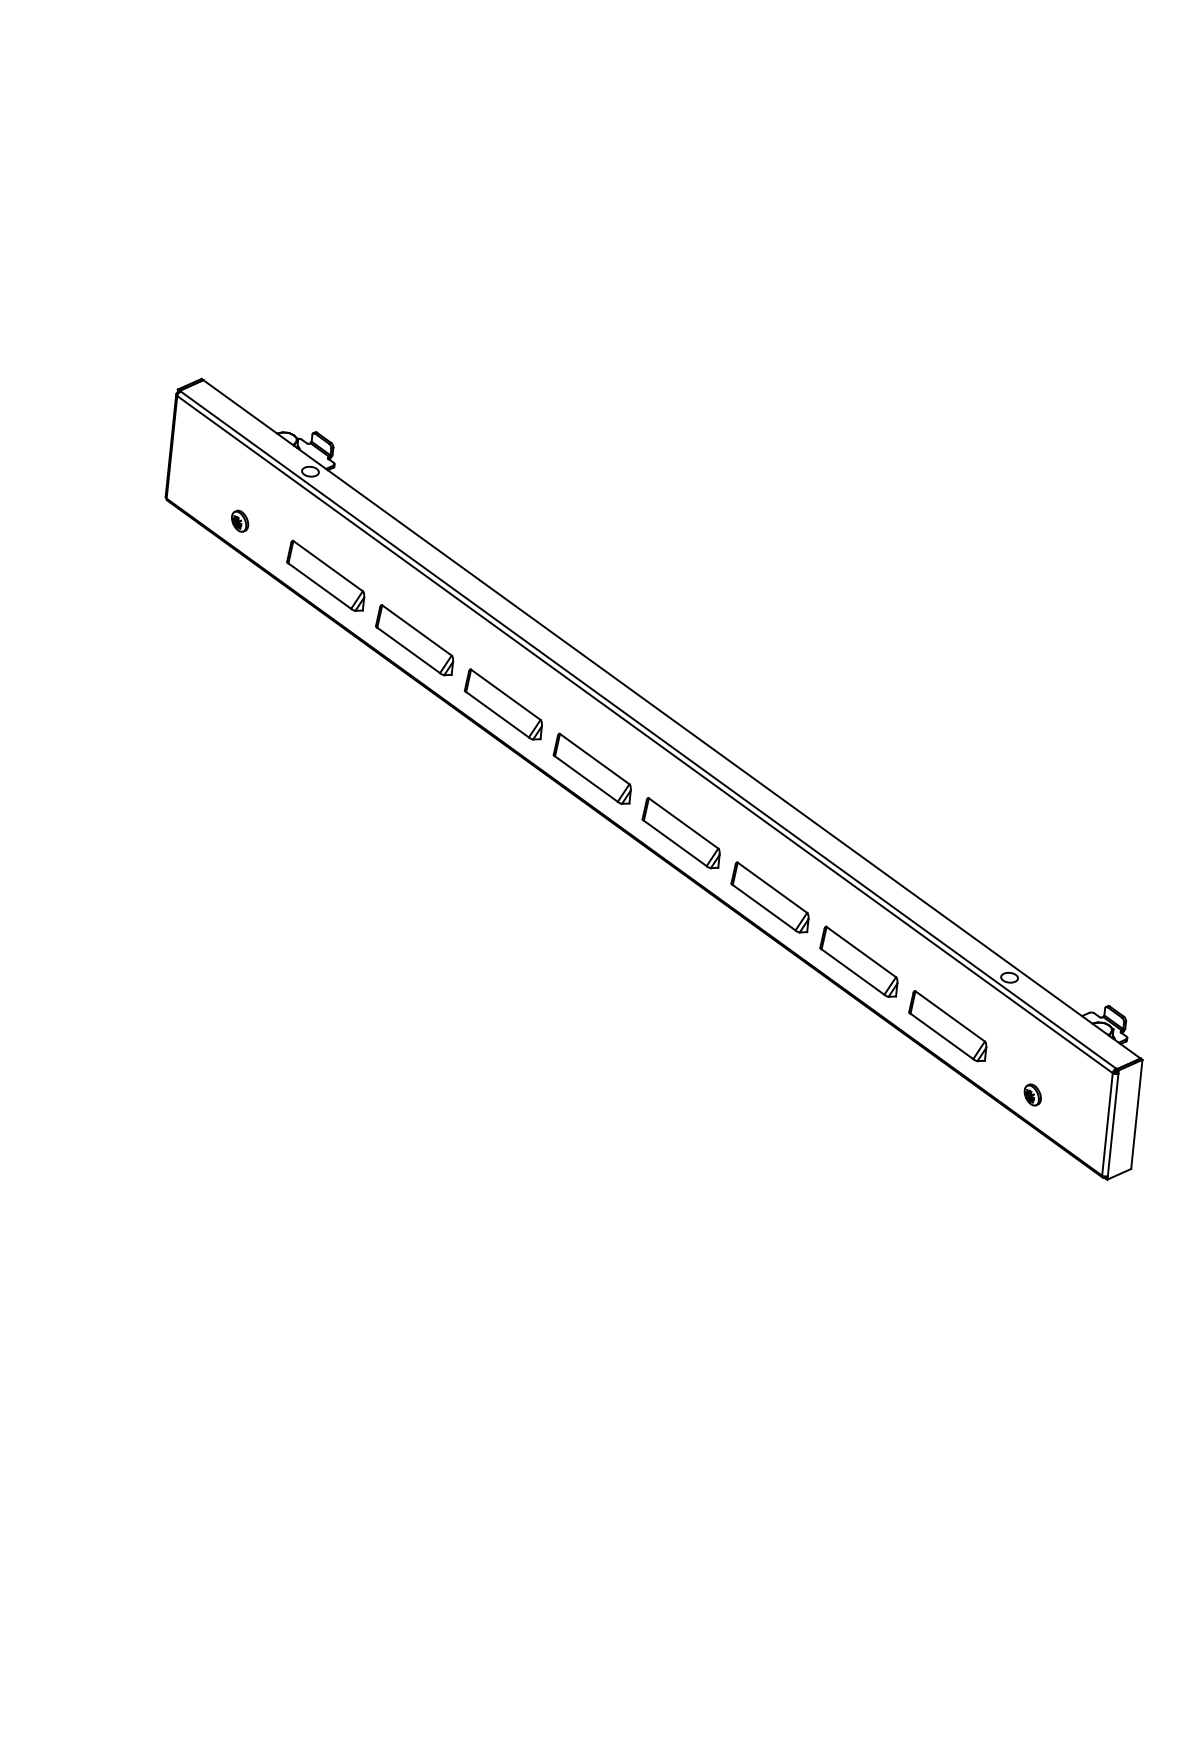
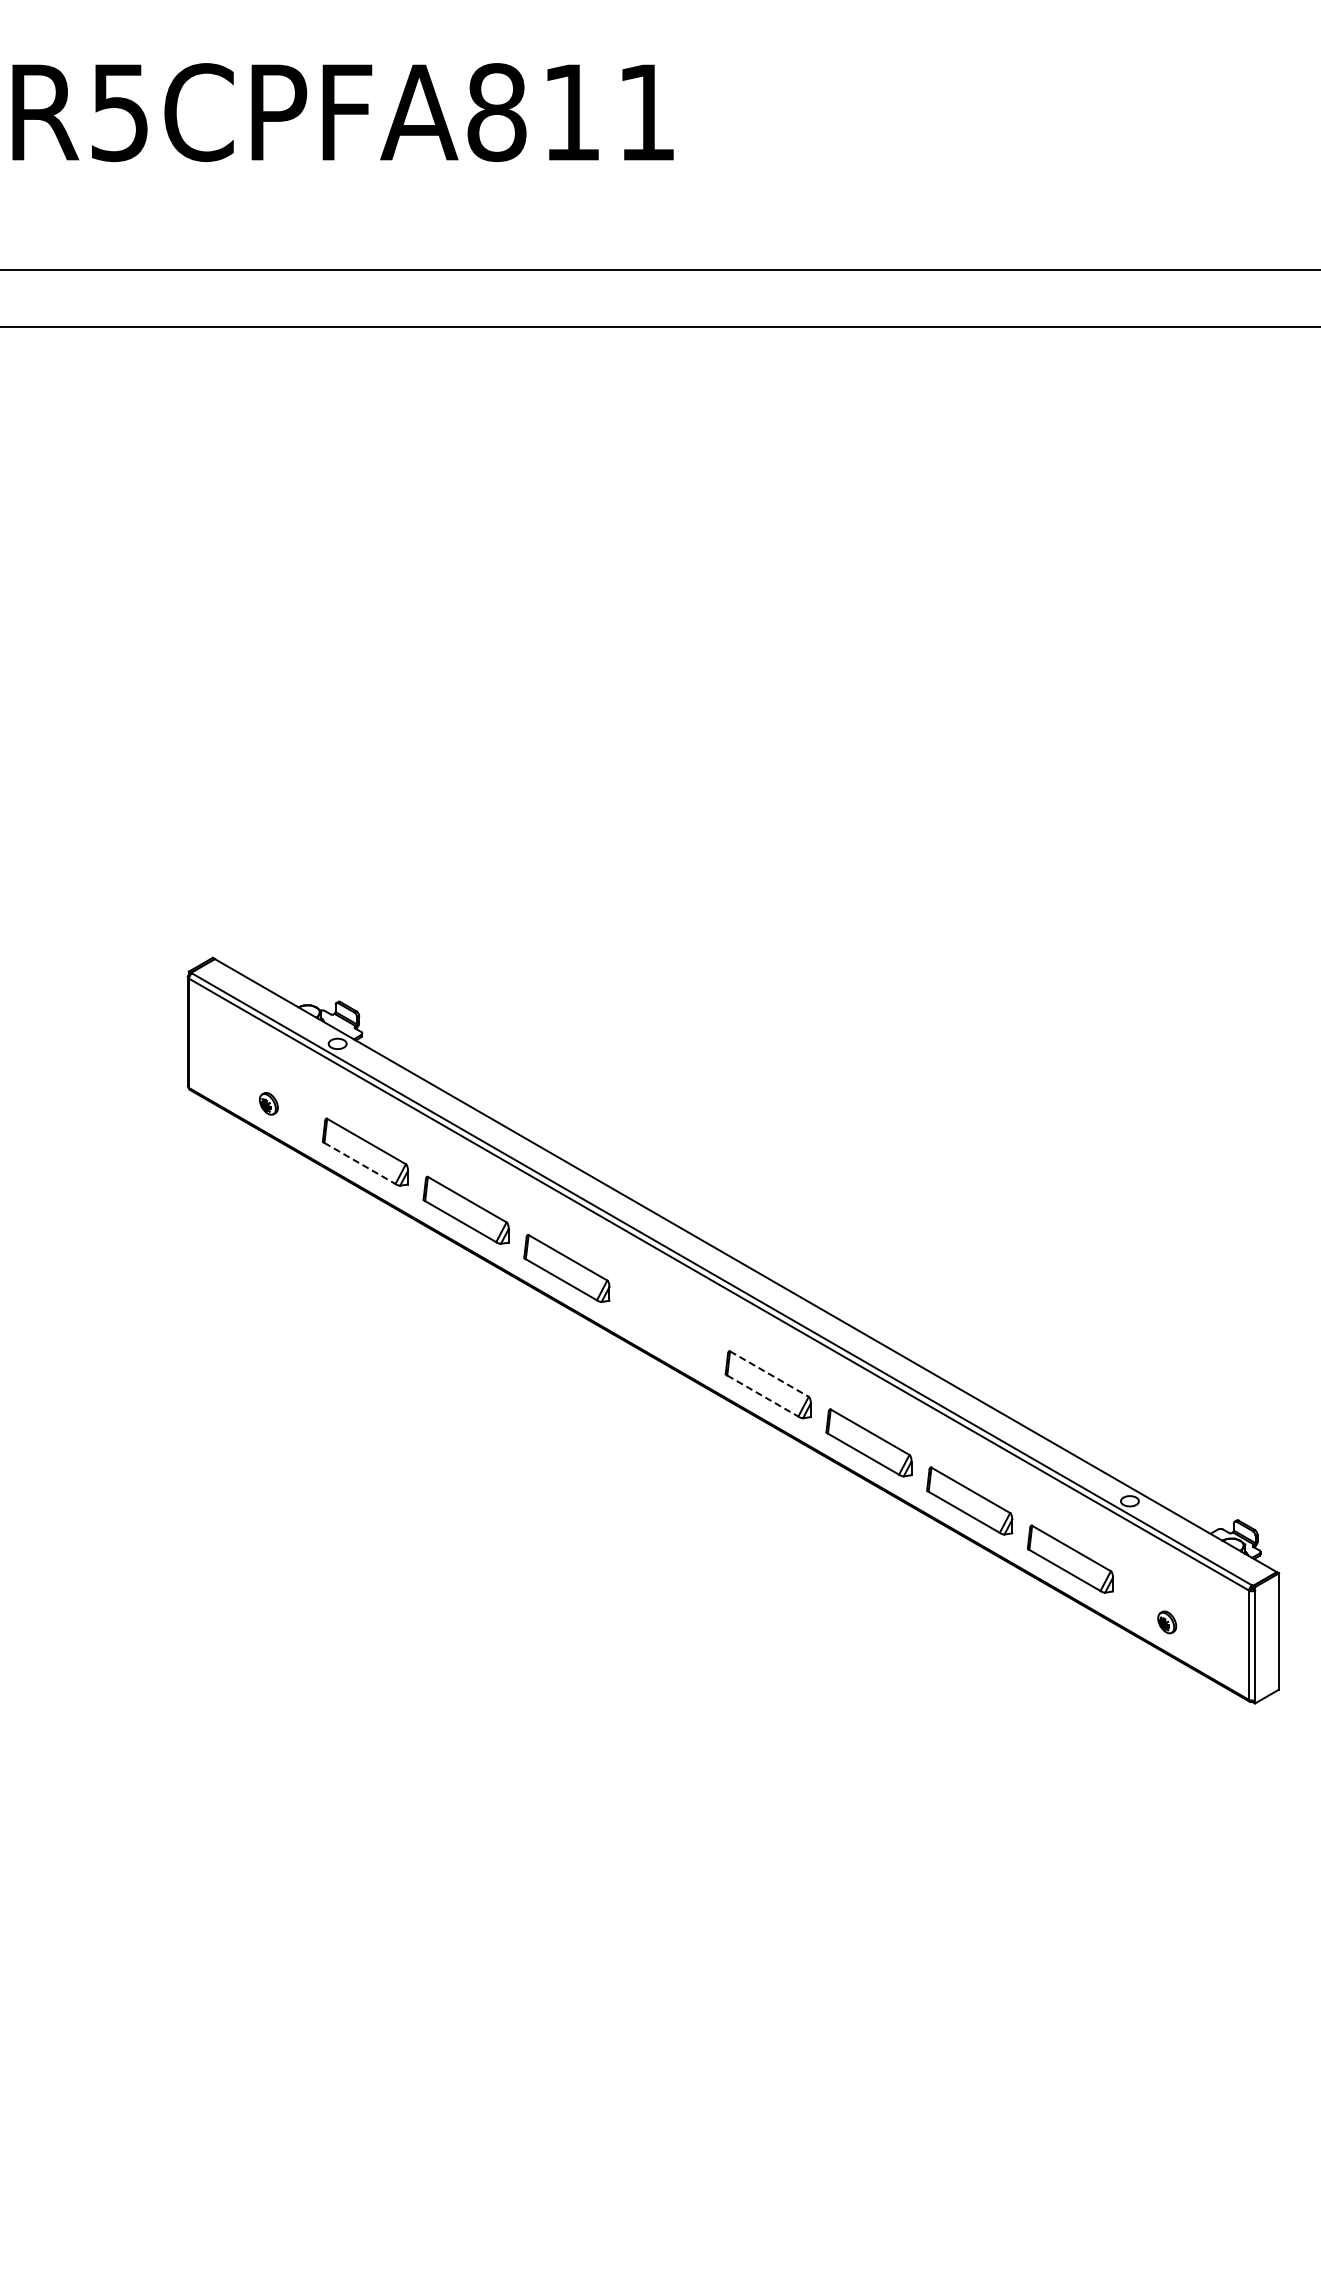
line: (320, 586) -> (360, 1163), solid -> dashed
part: (592, 768) -> (667, 1326), removed
line: (683, 823) -> (769, 1374), solid -> dashed
line: (675, 843) -> (763, 1396), solid -> dashed

